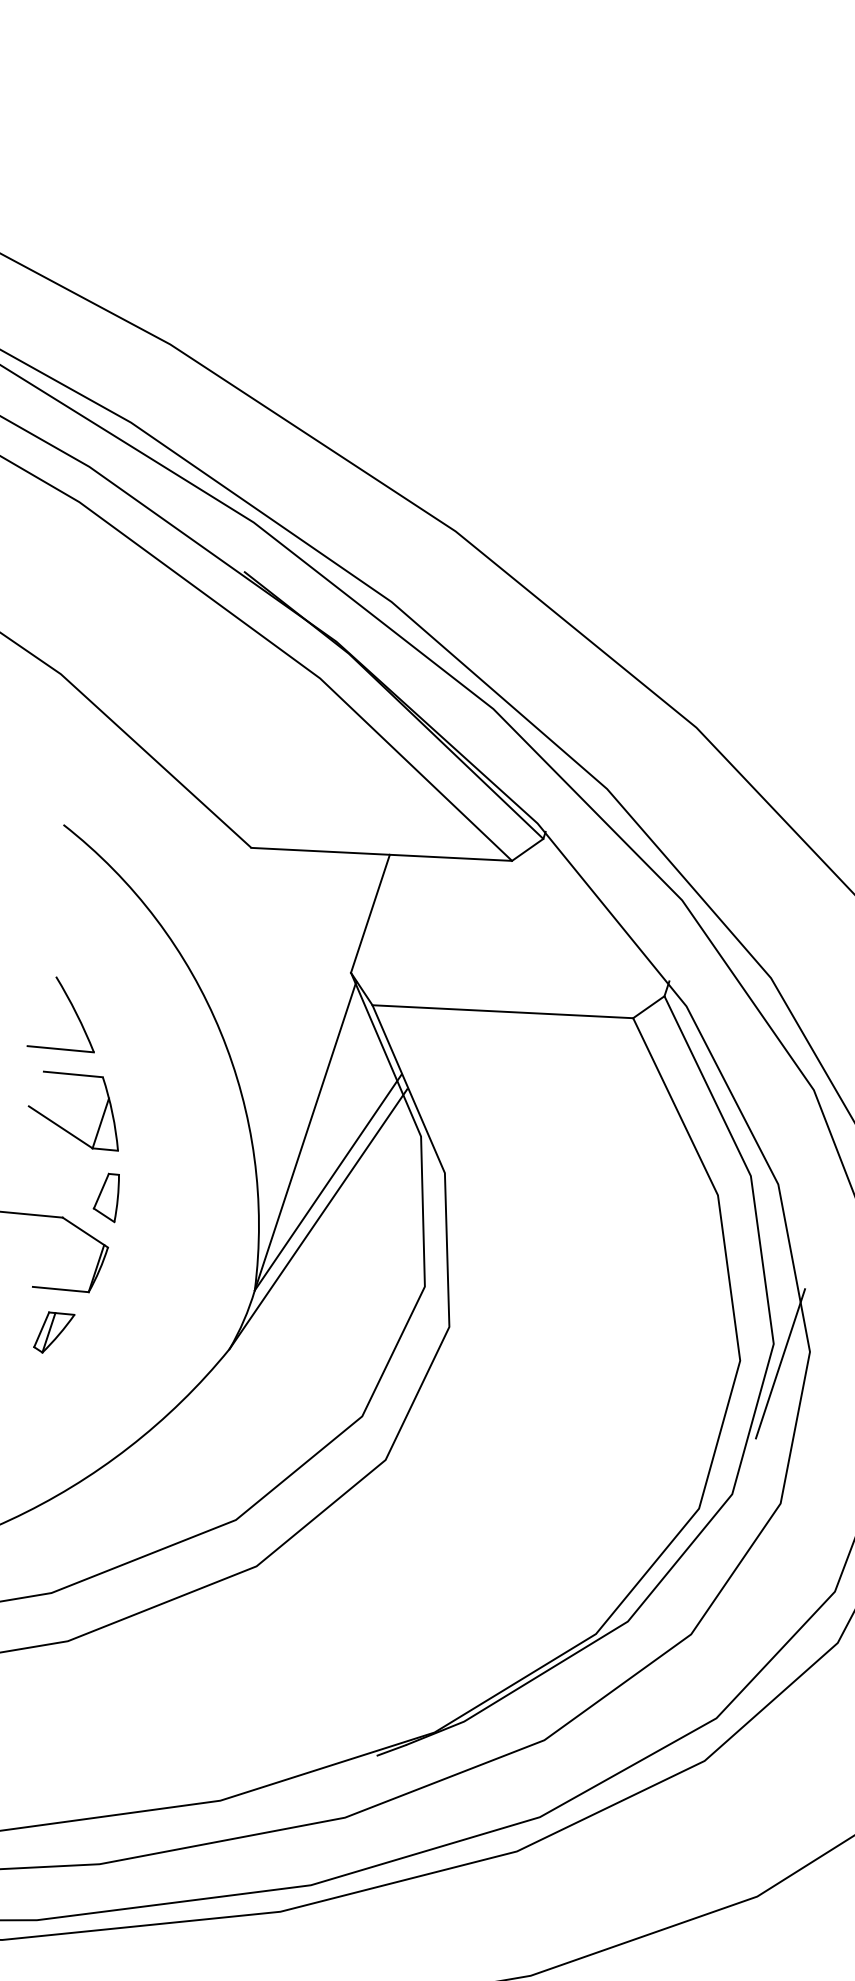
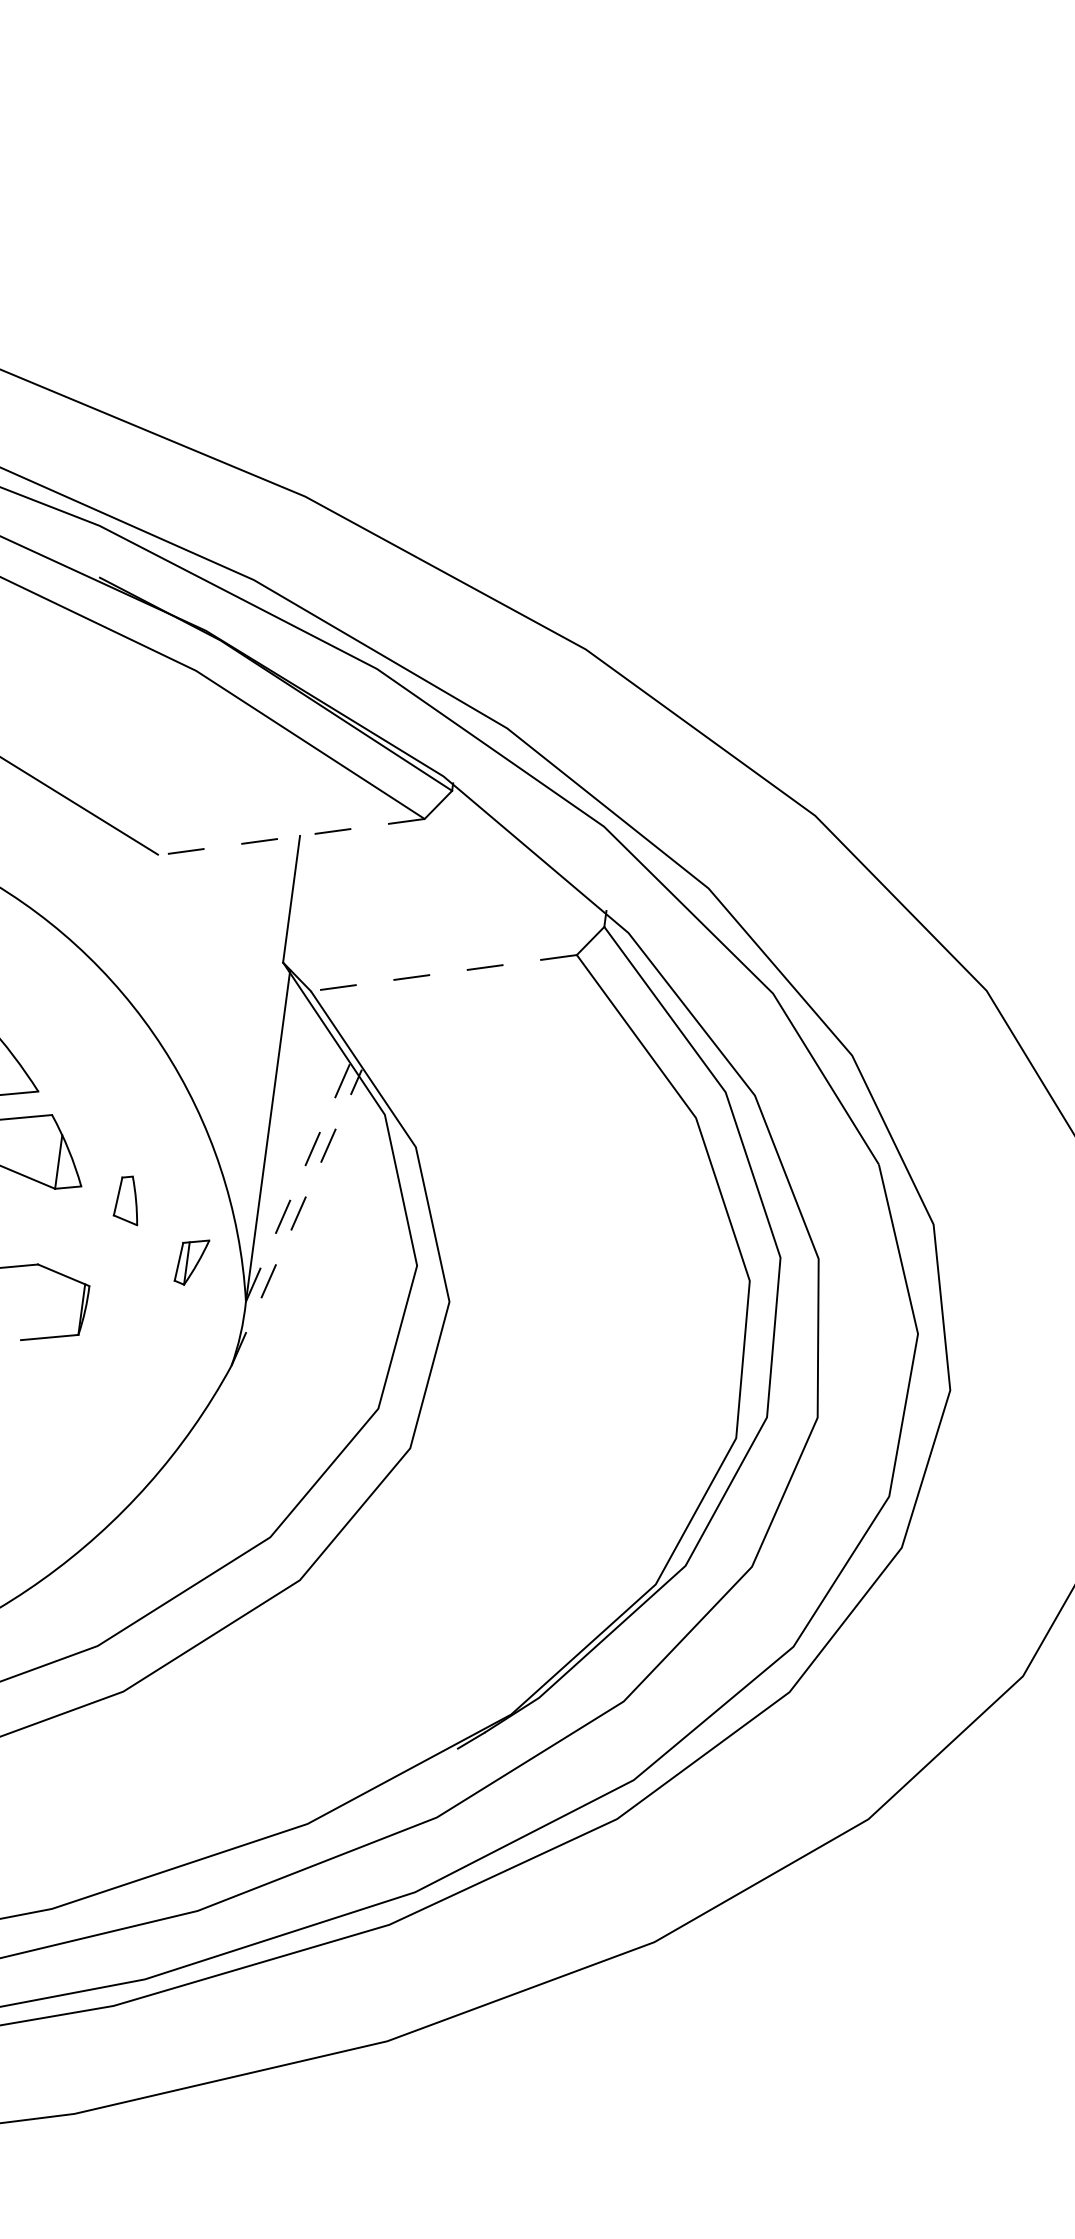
line: (381, 854) -> (291, 837), solid -> dashed
line: (502, 1011) -> (443, 973), solid -> dashed
line: (328, 1182) -> (299, 1178), solid -> dashed
part: (107, 1196) -> (125, 1200), moved
line: (318, 1218) -> (296, 1217), solid -> dashed
part: (53, 1332) -> (191, 1262), moved
line: (779, 1363) -> (790, 1276), removed

